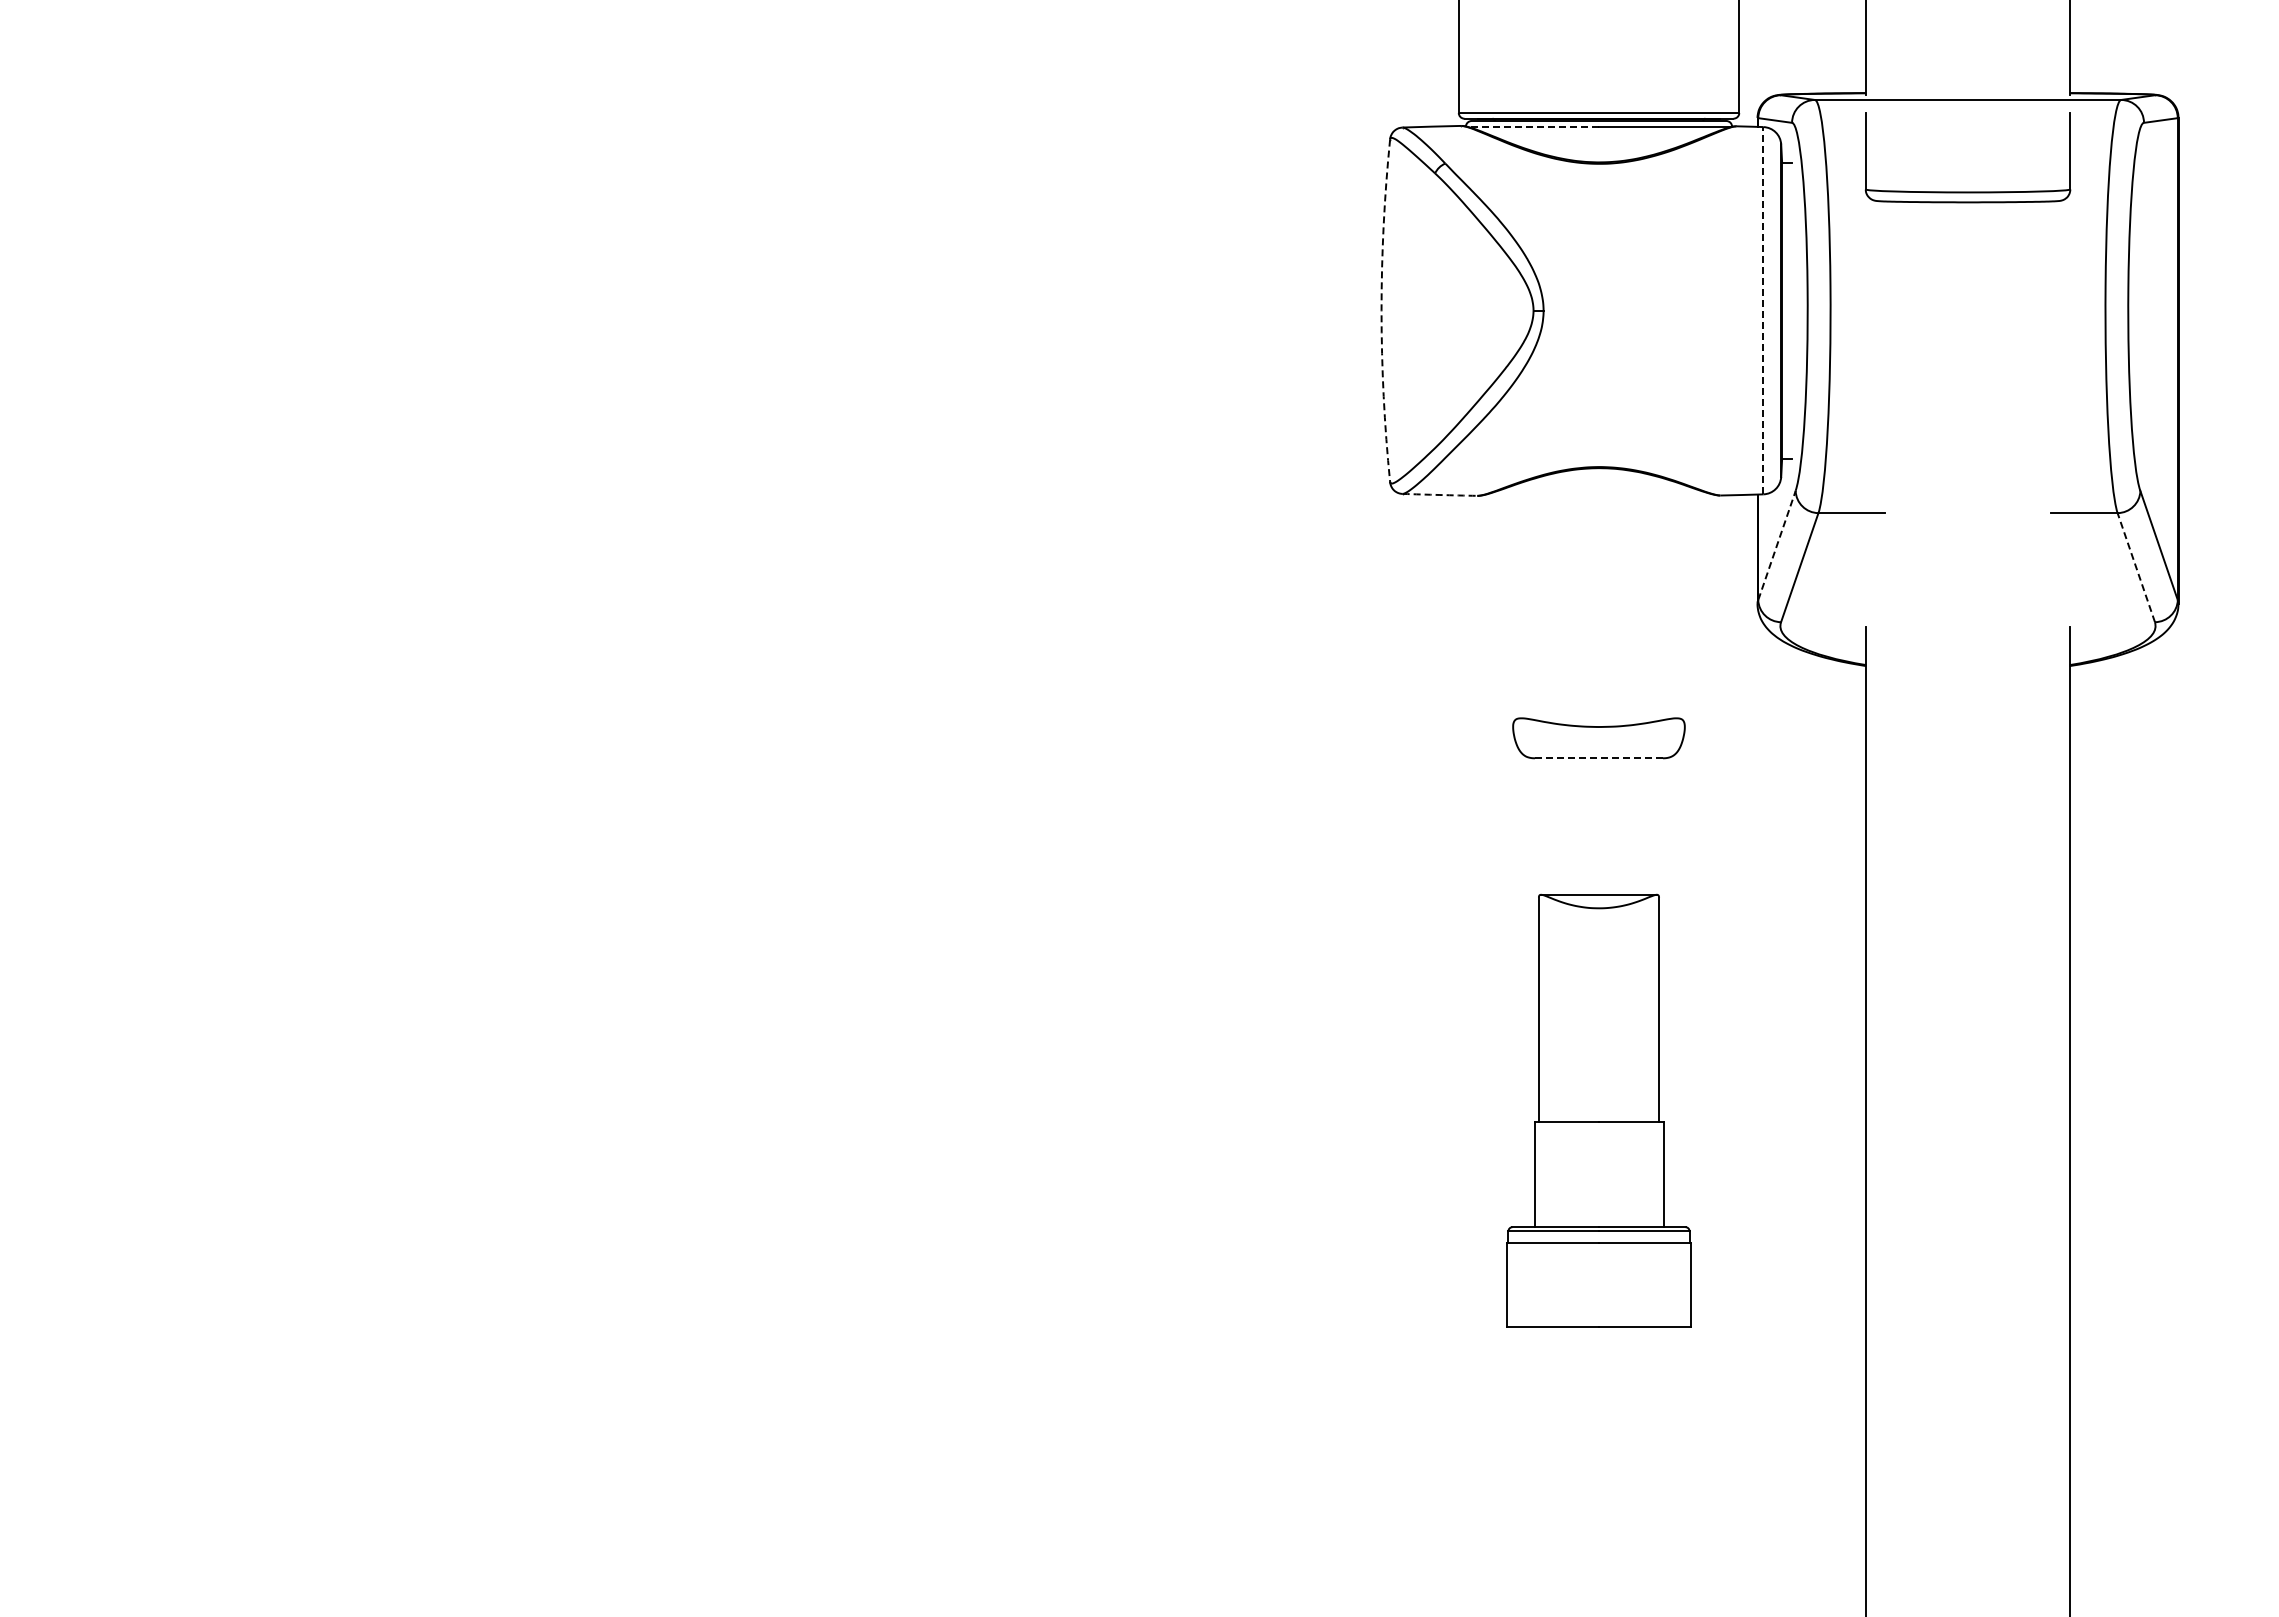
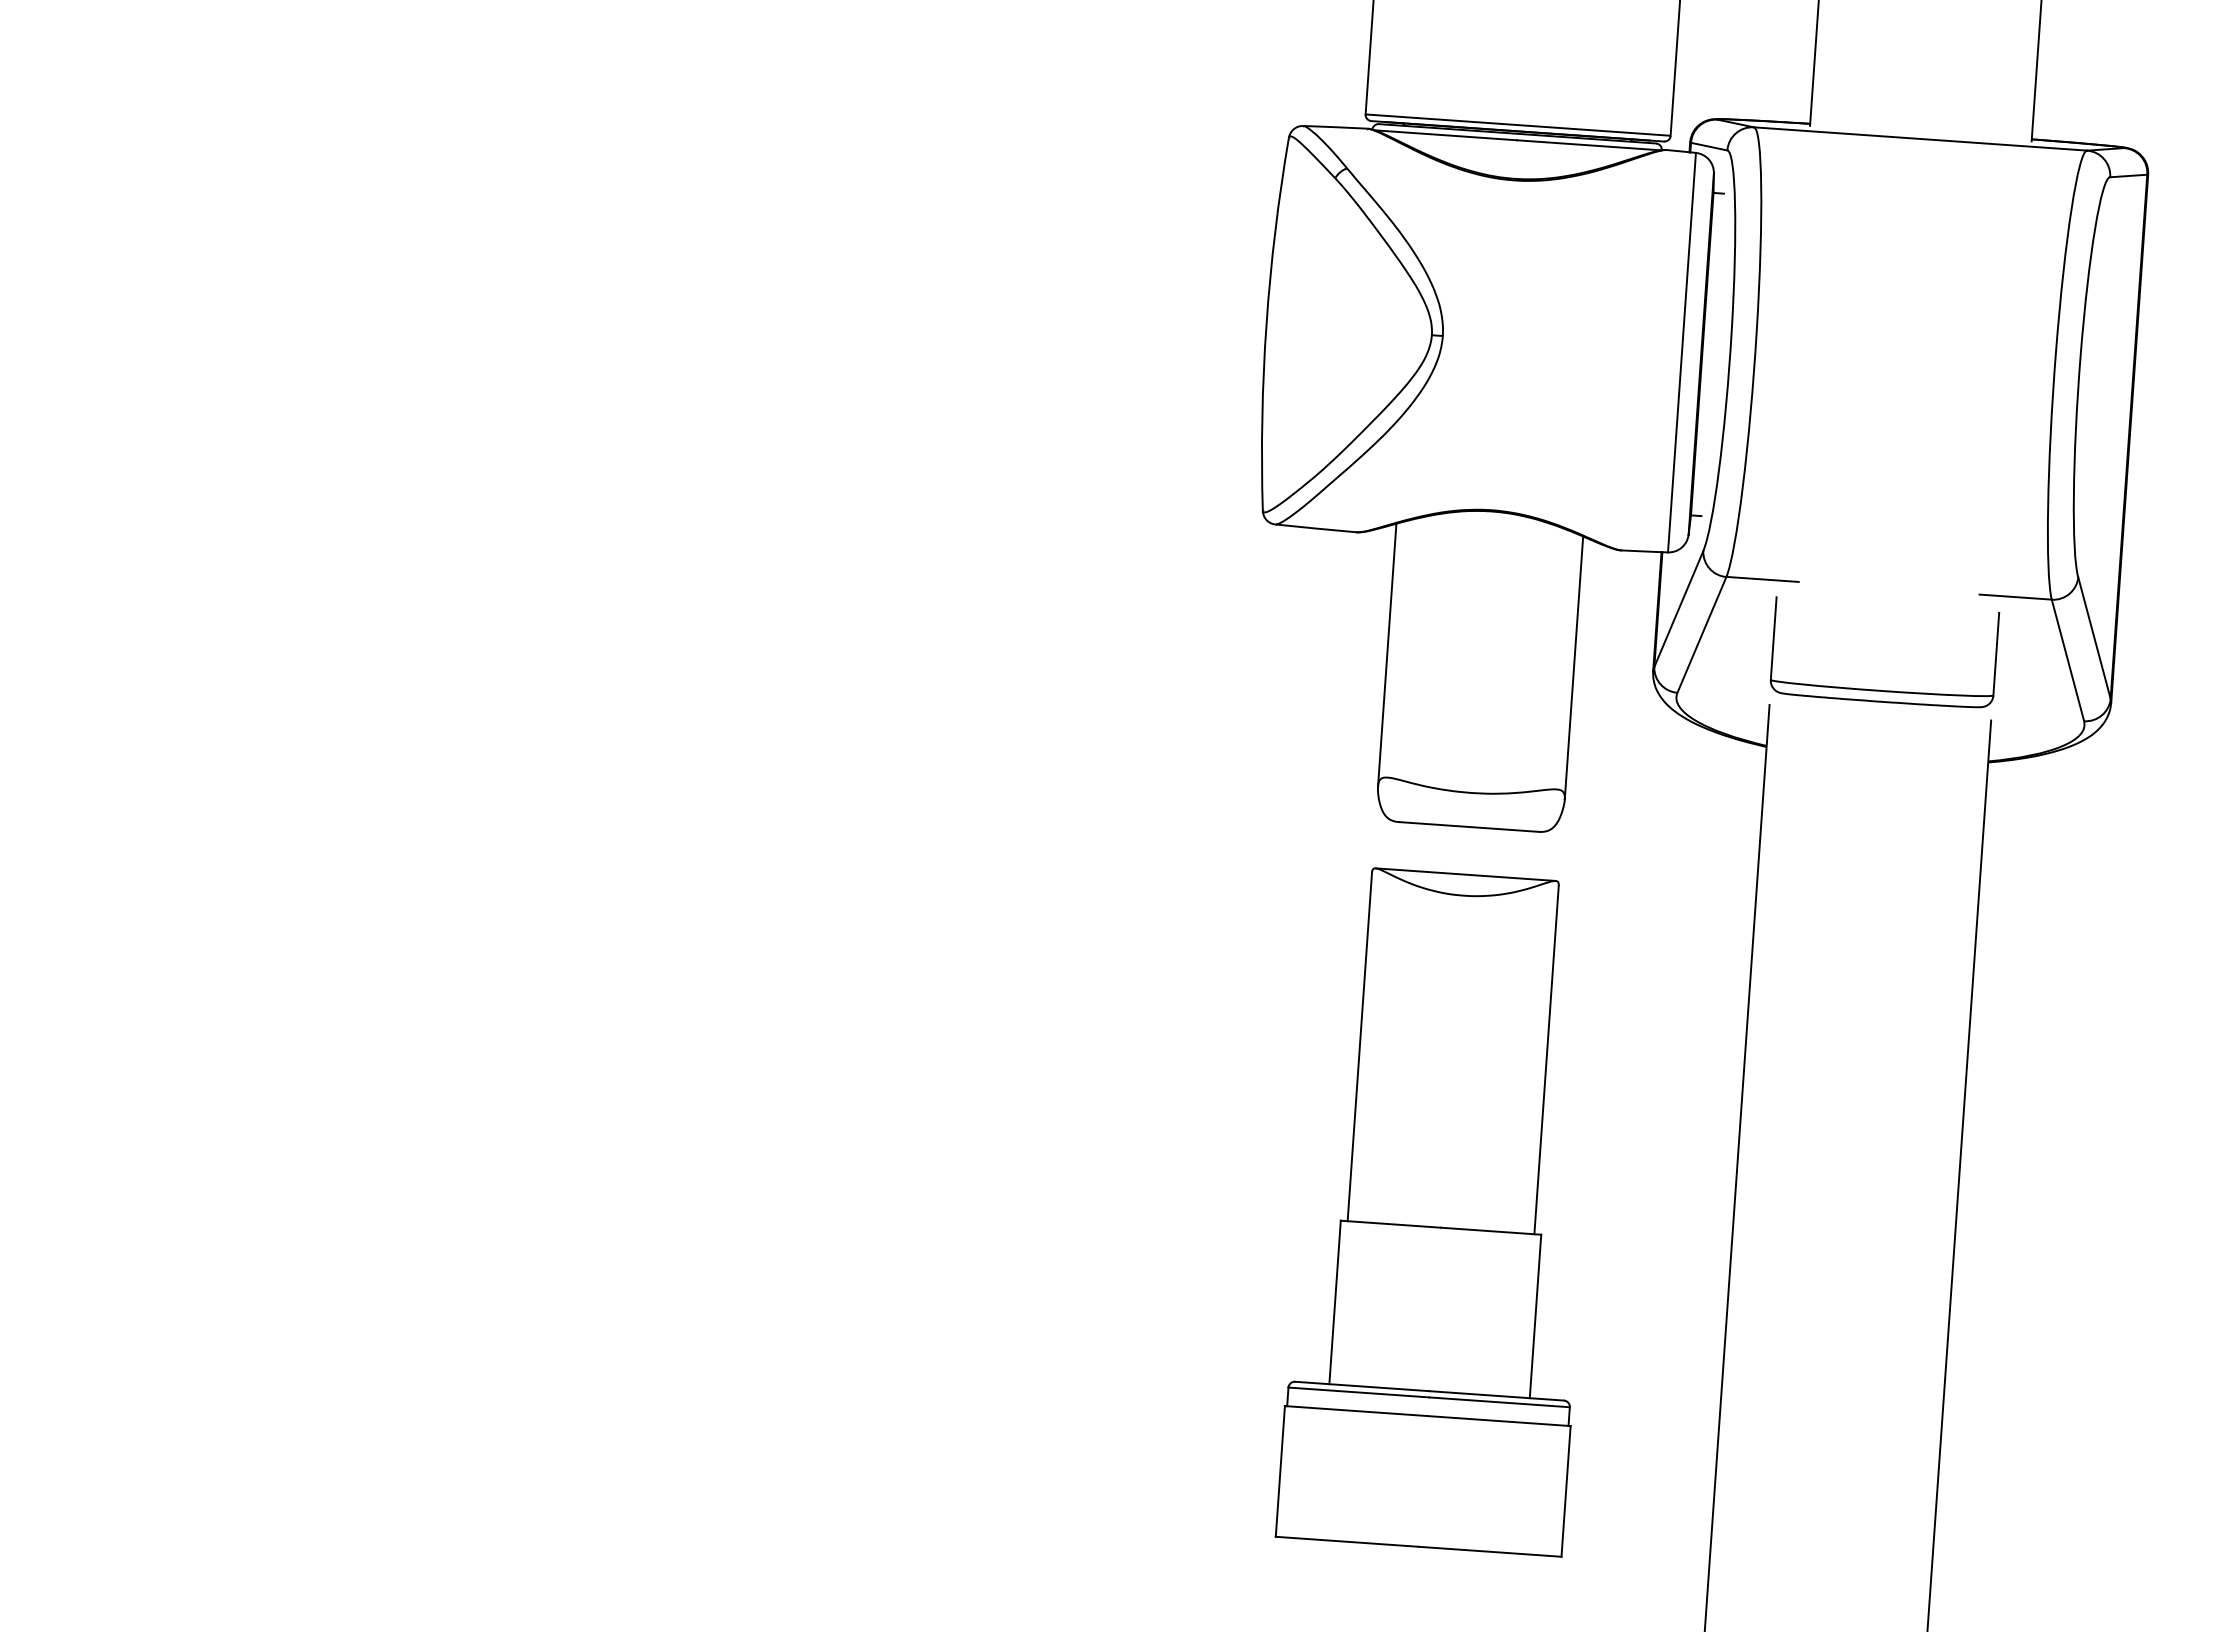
line: (1533, 126) -> (1445, 134), dashed -> solid
part: (1967, 191) -> (1881, 689), moved
arc: (1381, 310) -> (1266, 323), dashed -> solid
line: (1763, 310) -> (1682, 352), dashed -> solid
arc: (1439, 495) -> (1315, 529), dashed -> solid
line: (1777, 545) -> (1679, 609), dashed -> solid
line: (2136, 567) -> (2068, 660), dashed -> solid
line: (1513, 606) -> (1387, 655), added
line: (1684, 606) -> (1573, 668), added
line: (1599, 758) -> (1469, 827), dashed -> solid
part: (1598, 1110) -> (1441, 1210), size x1.43

